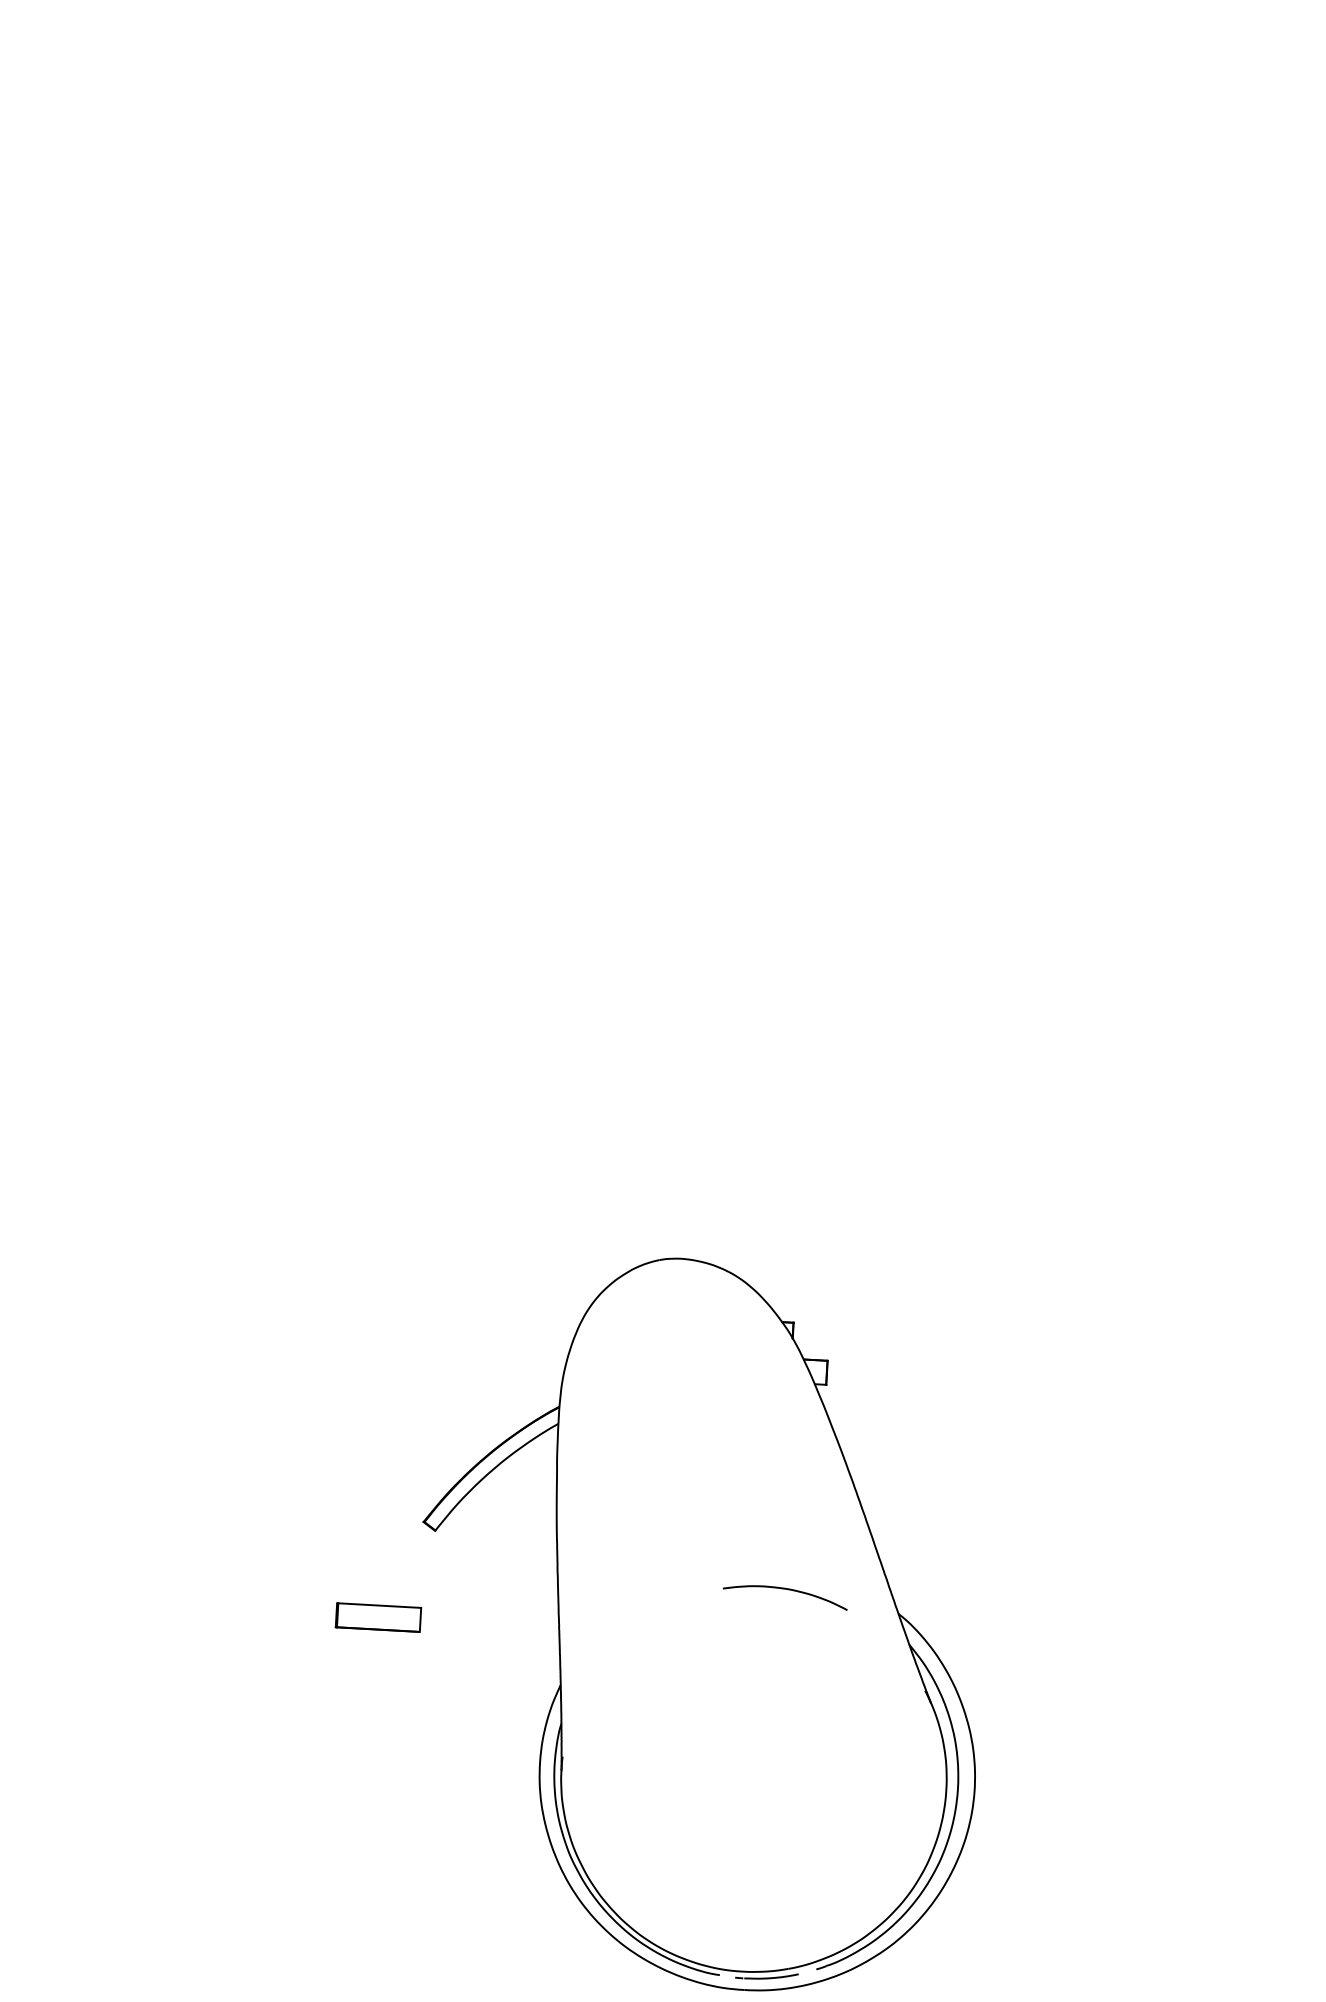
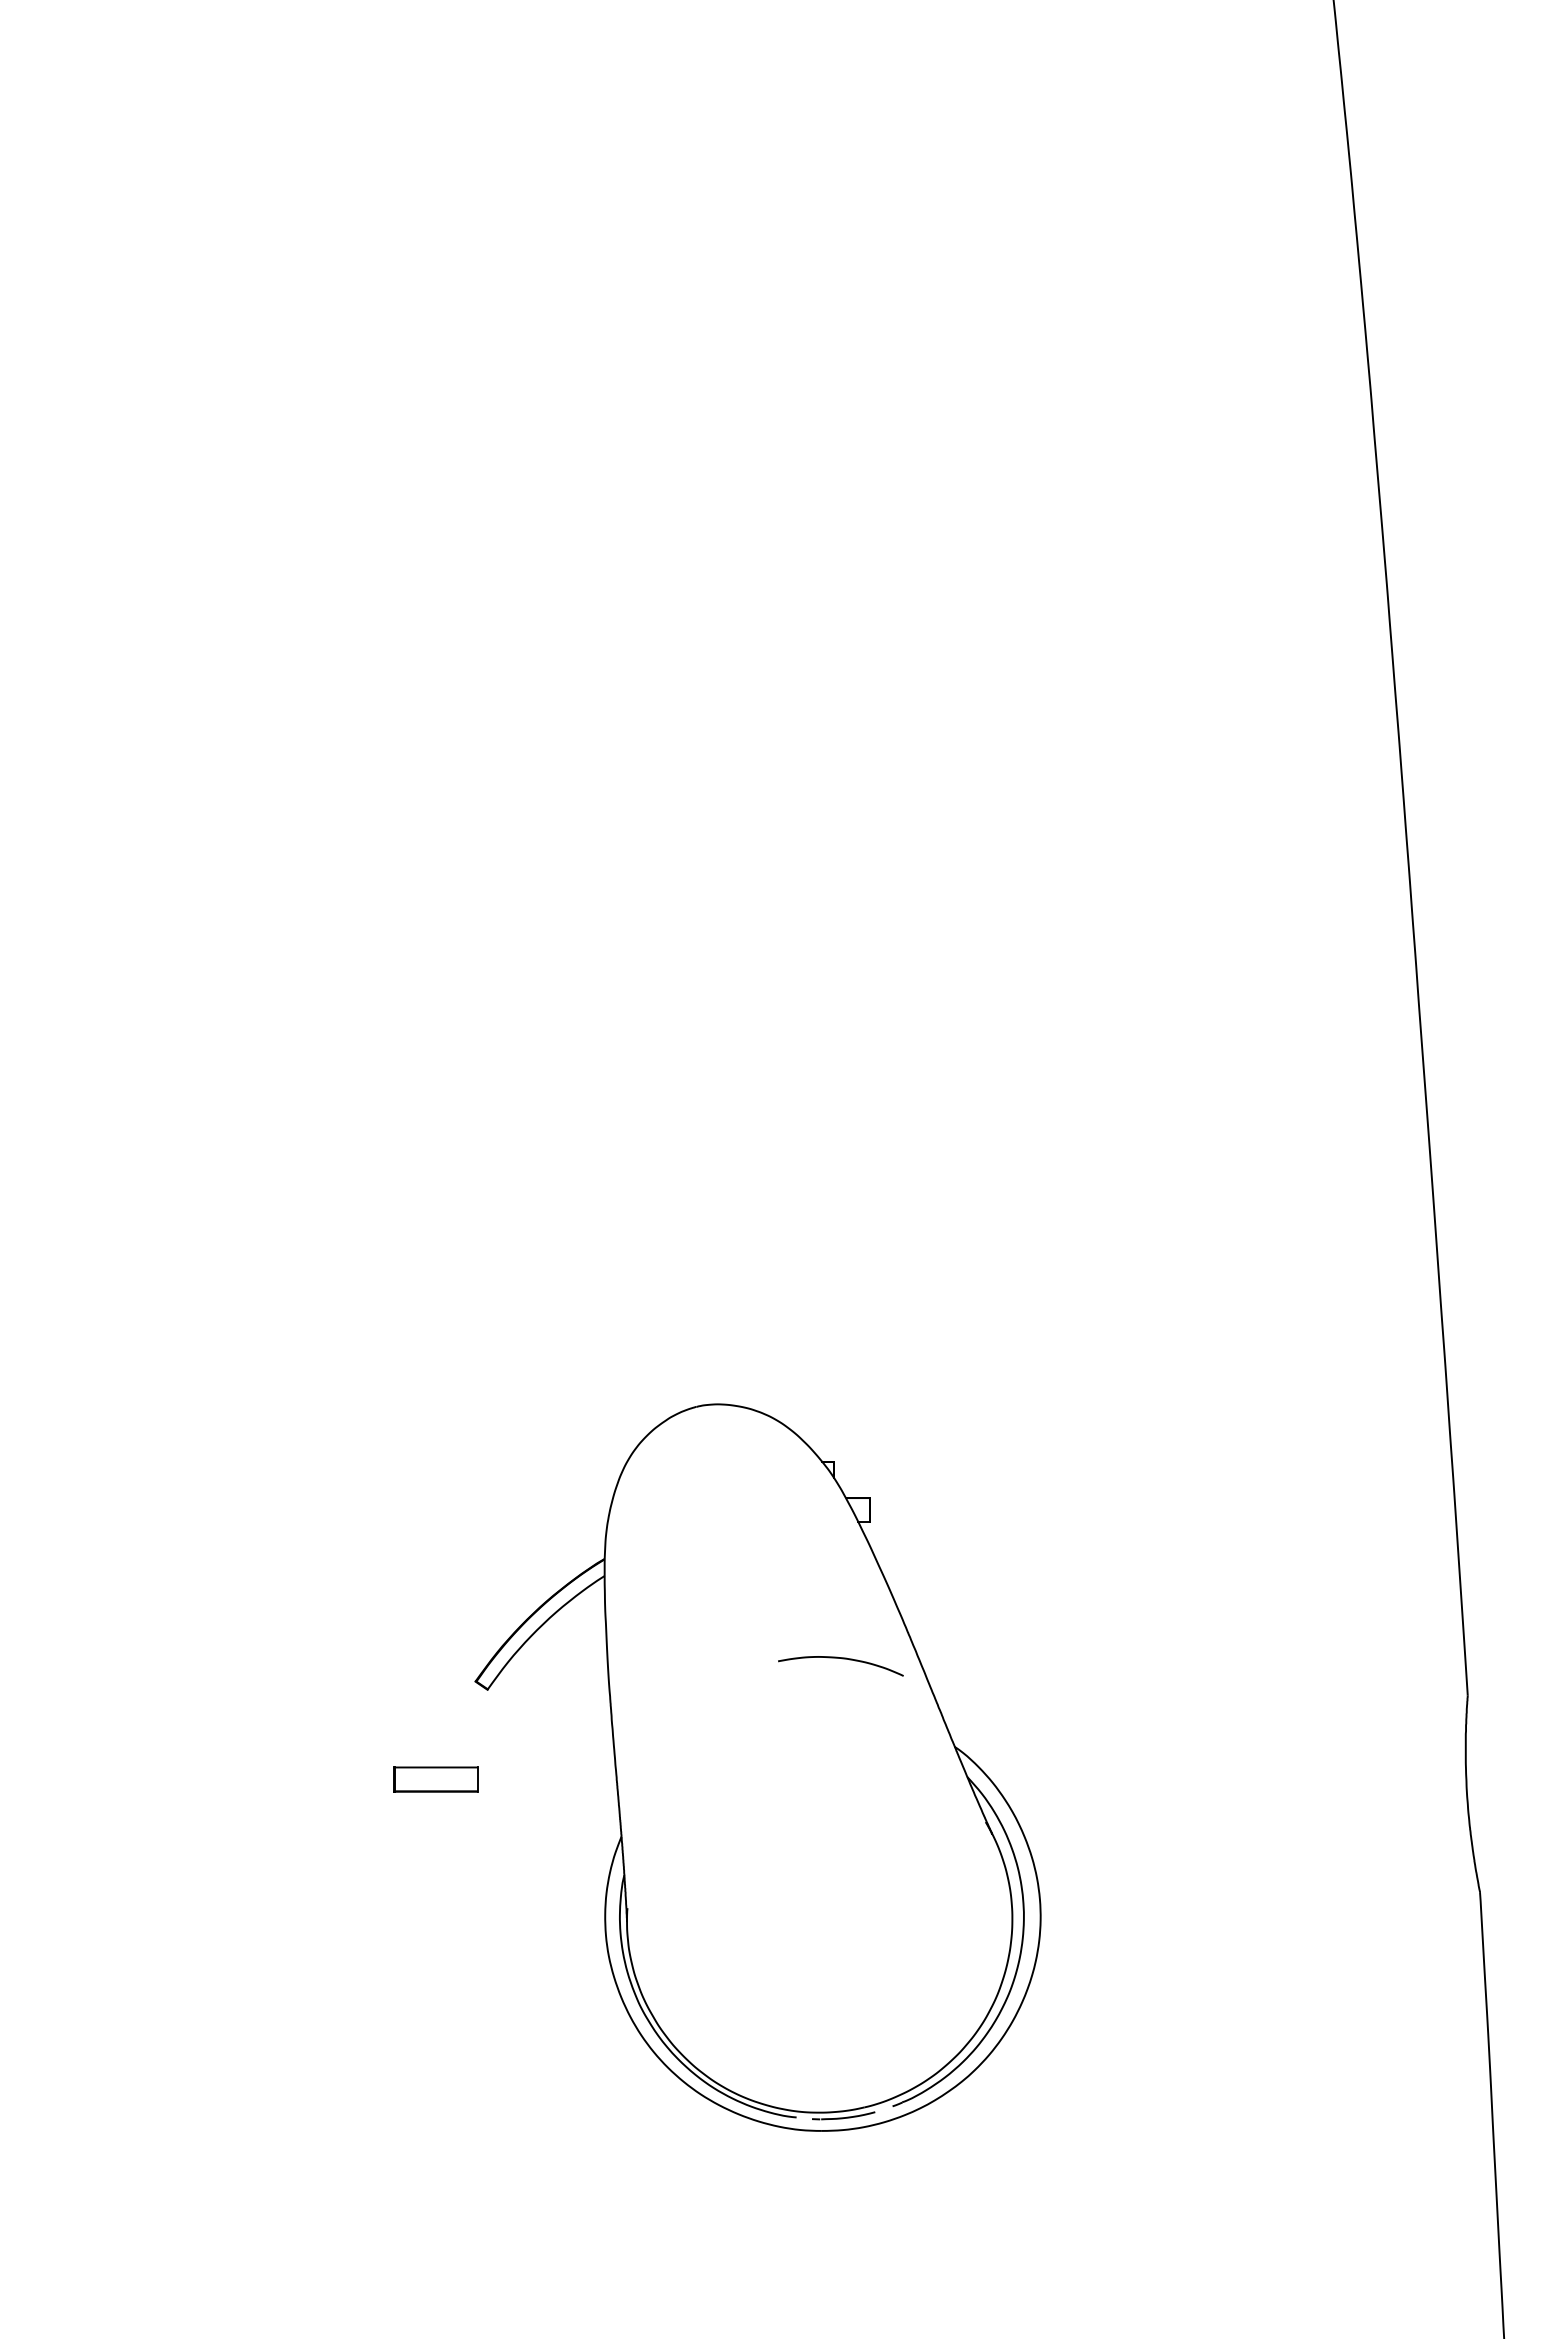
curve: (787, 1590) -> (842, 1659), moved

